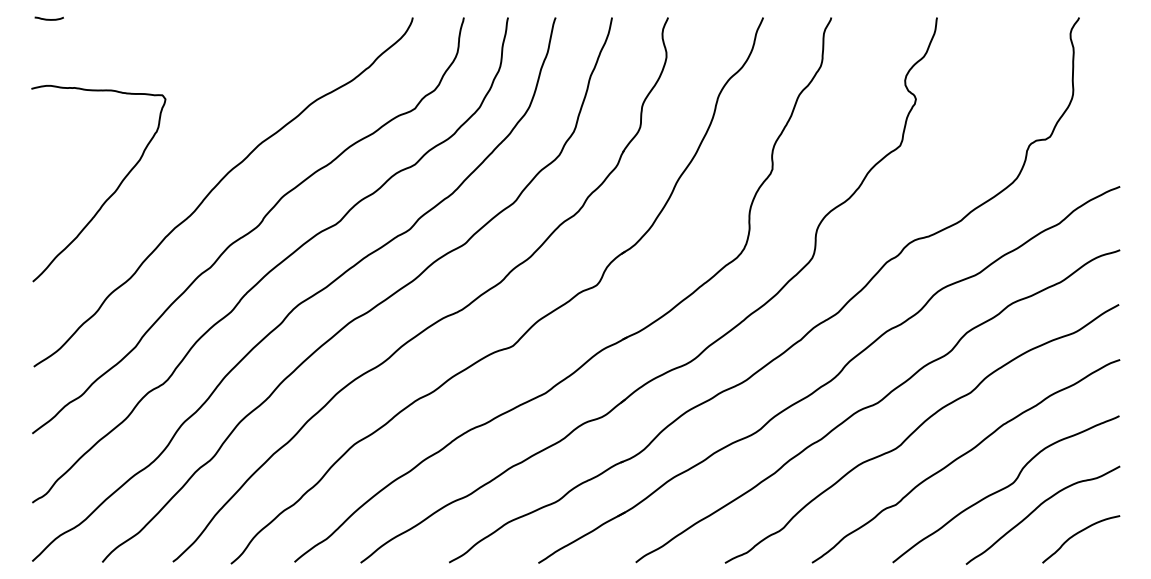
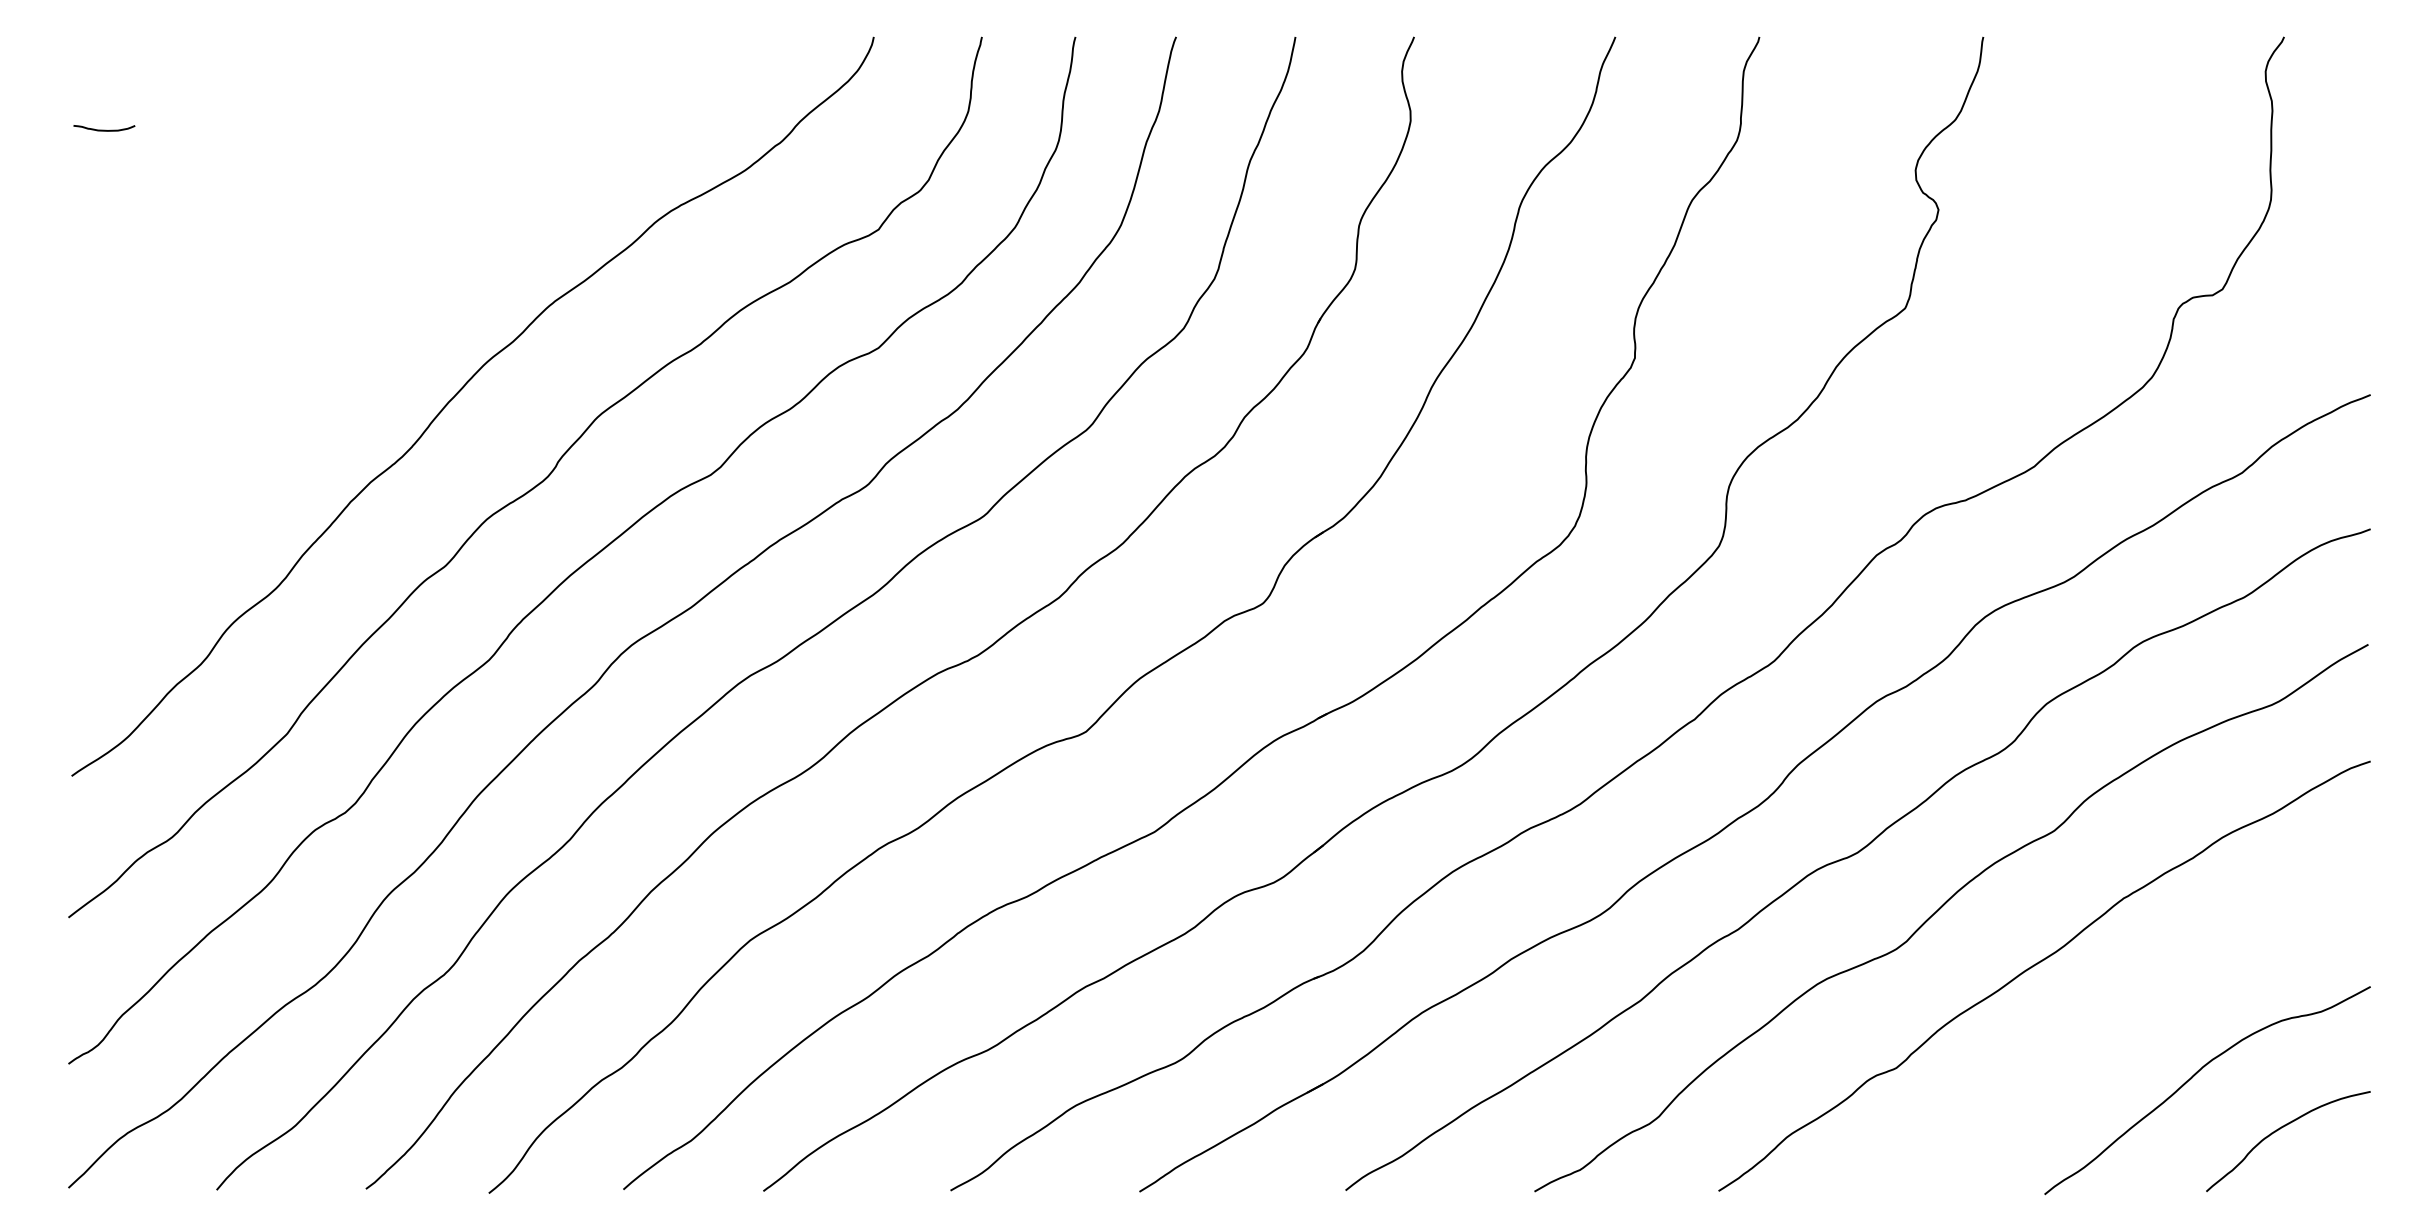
curve: (48, 18) -> (102, 127), moved
curve: (110, 195) -> (233, 413), removed
curve: (1005, 488) -> (2128, 1033), removed

